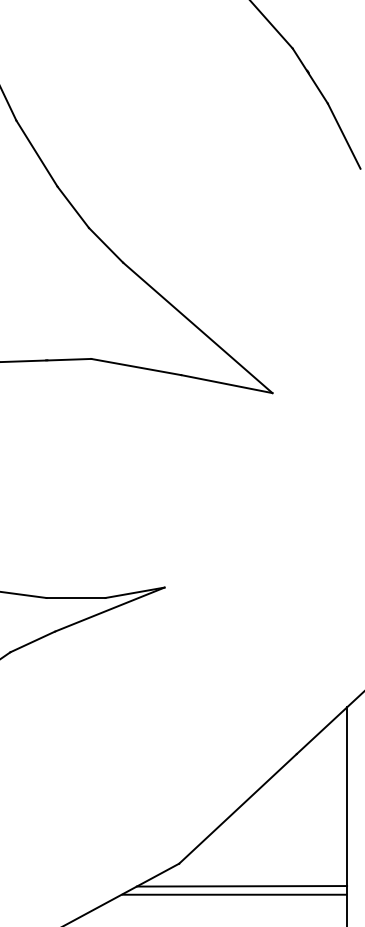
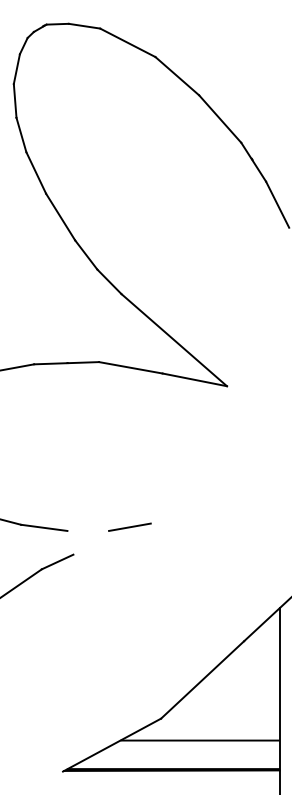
line: (76, 597) -> (88, 530), removed
line: (108, 608) -> (111, 538), removed
line: (242, 886) -> (205, 734), removed

